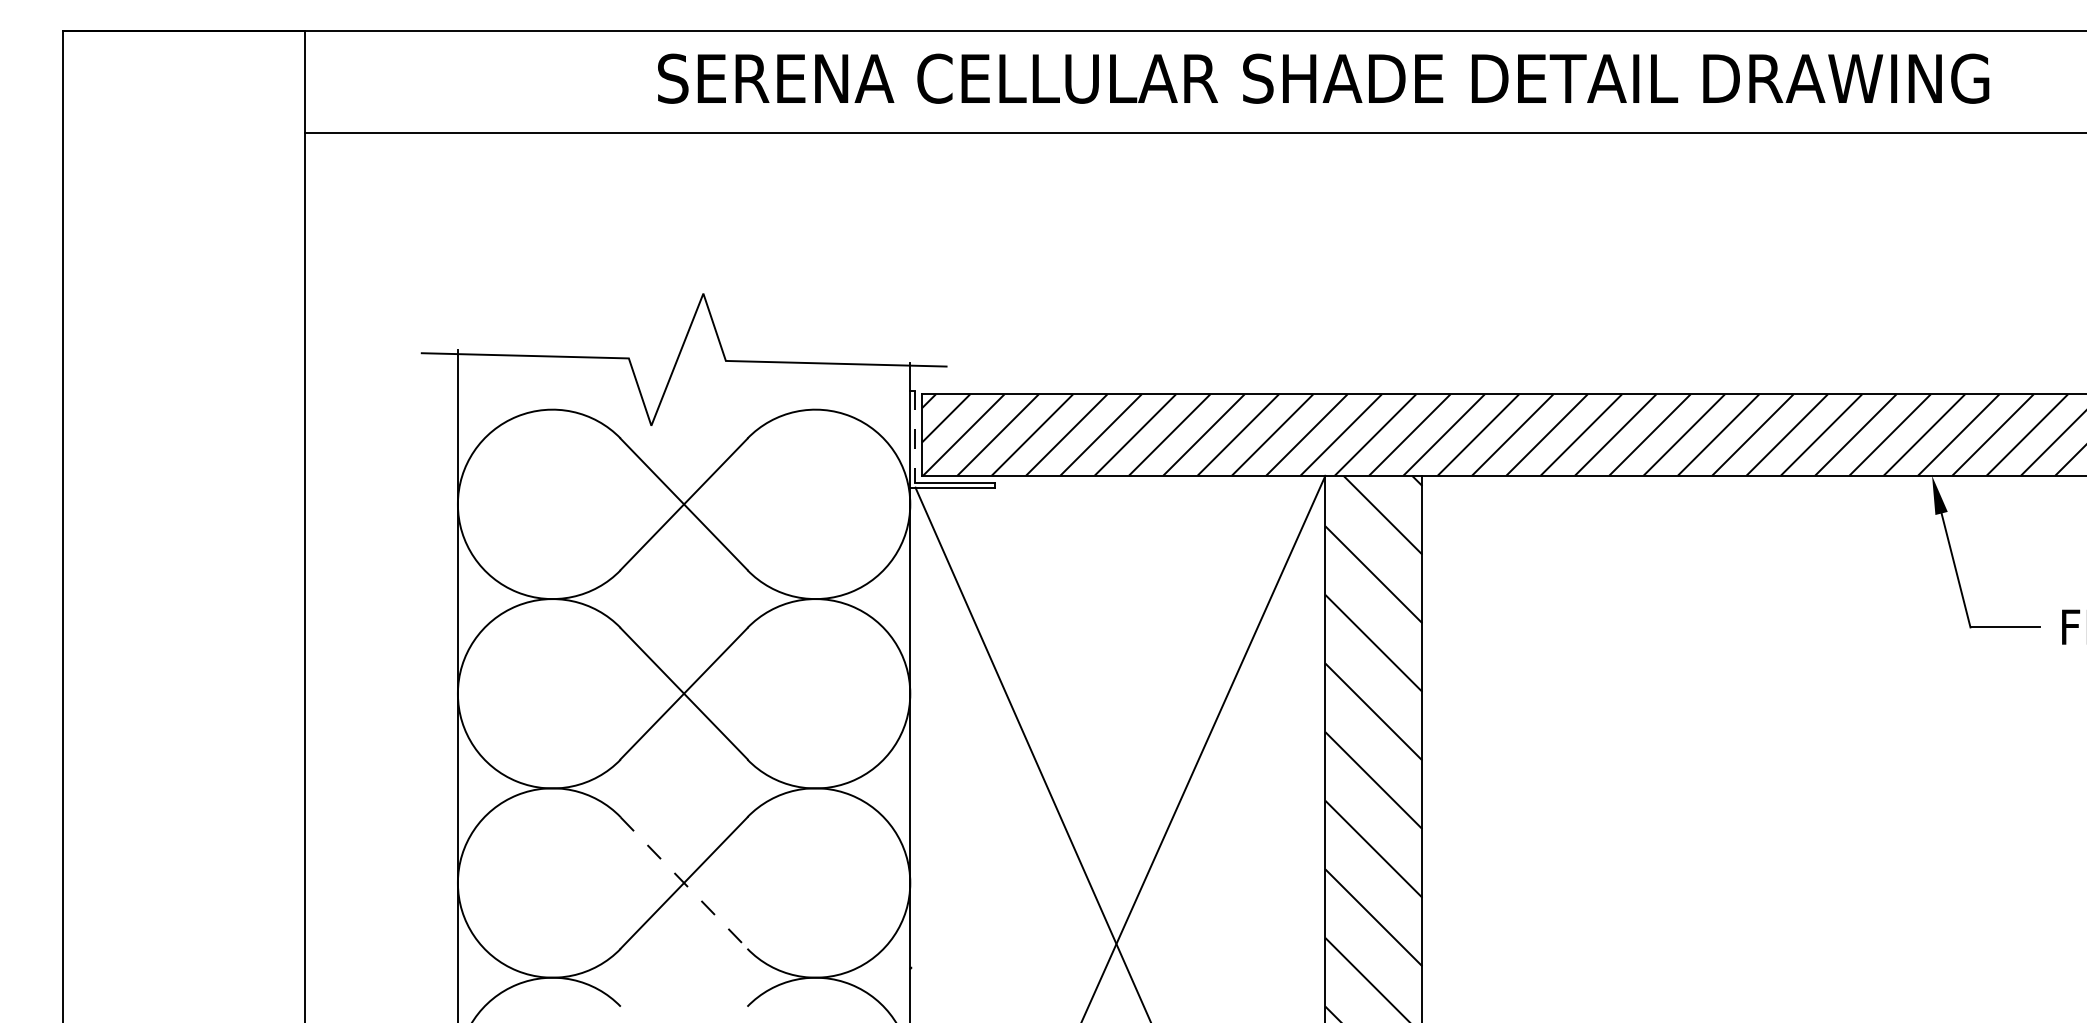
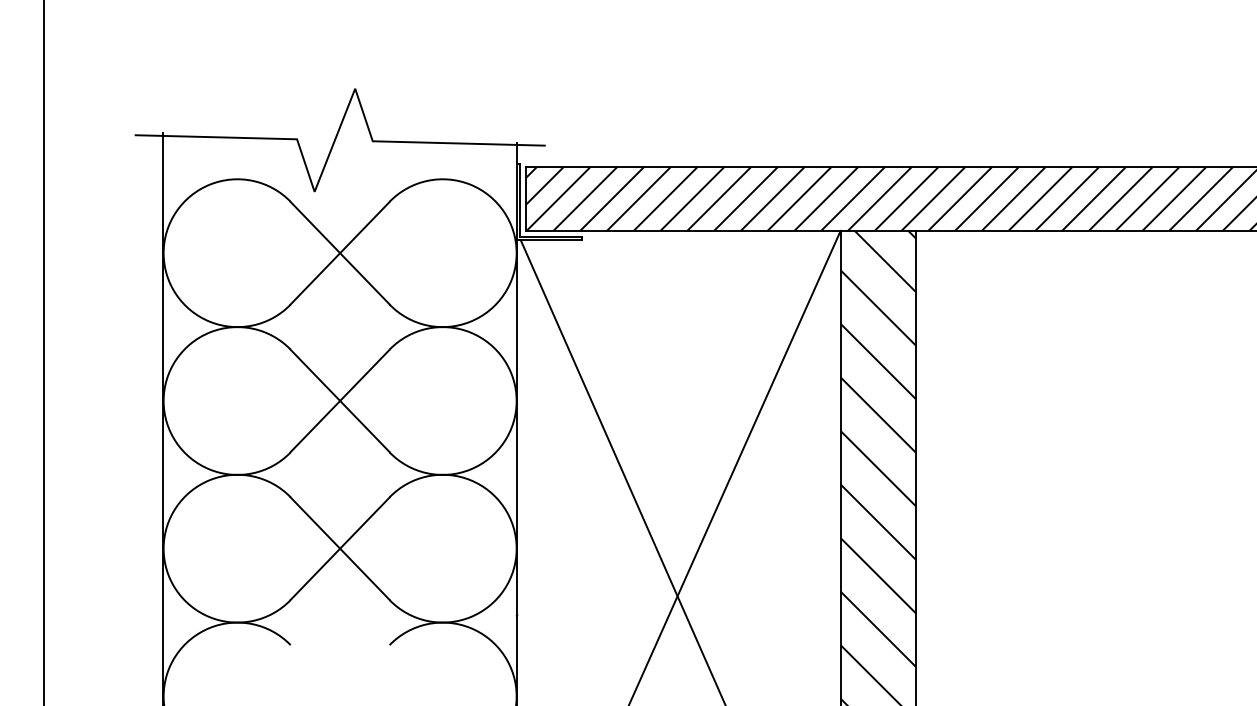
line: (915, 437) -> (520, 201), dashed -> solid
line: (684, 883) -> (340, 549), dashed -> solid

